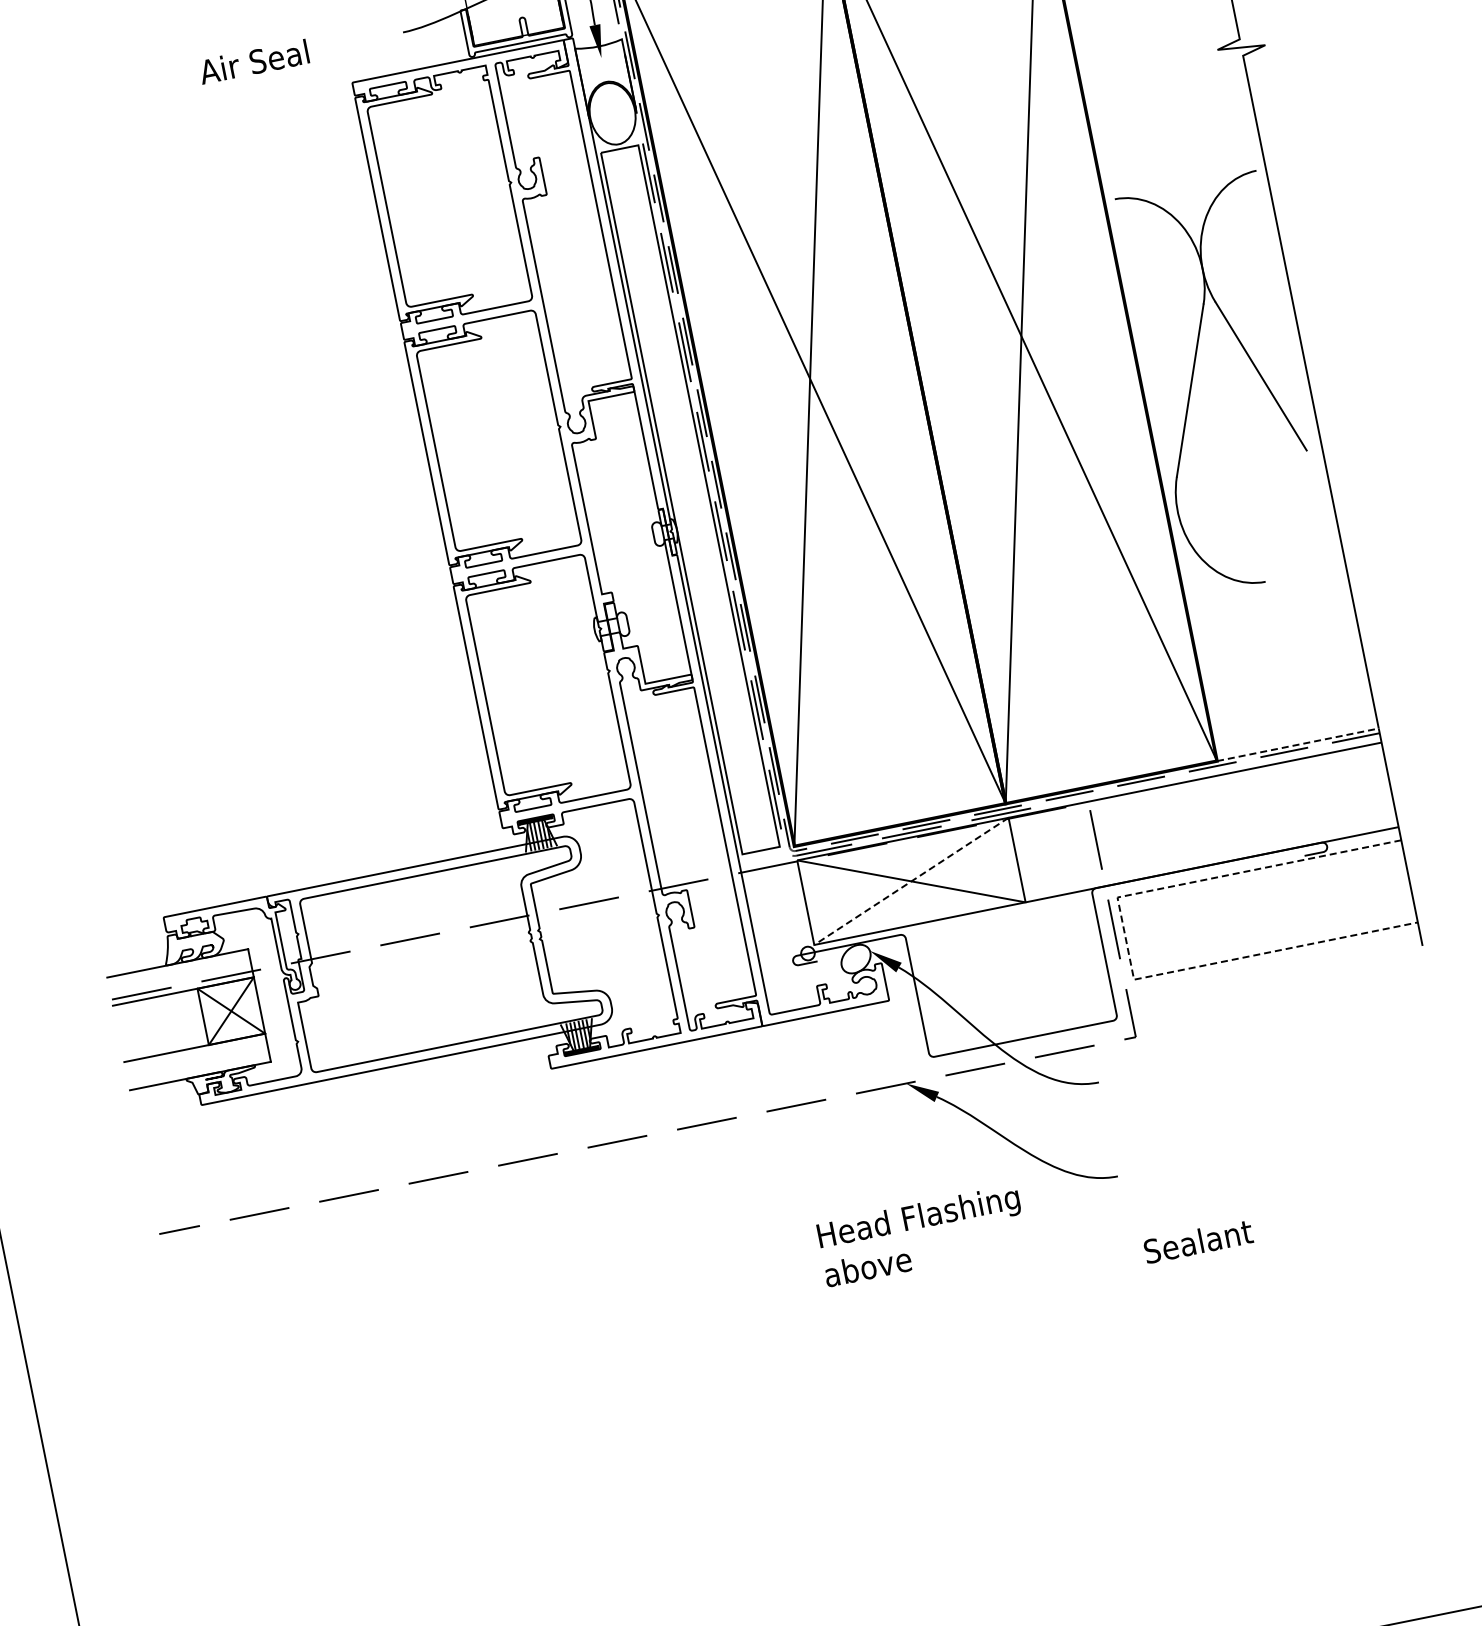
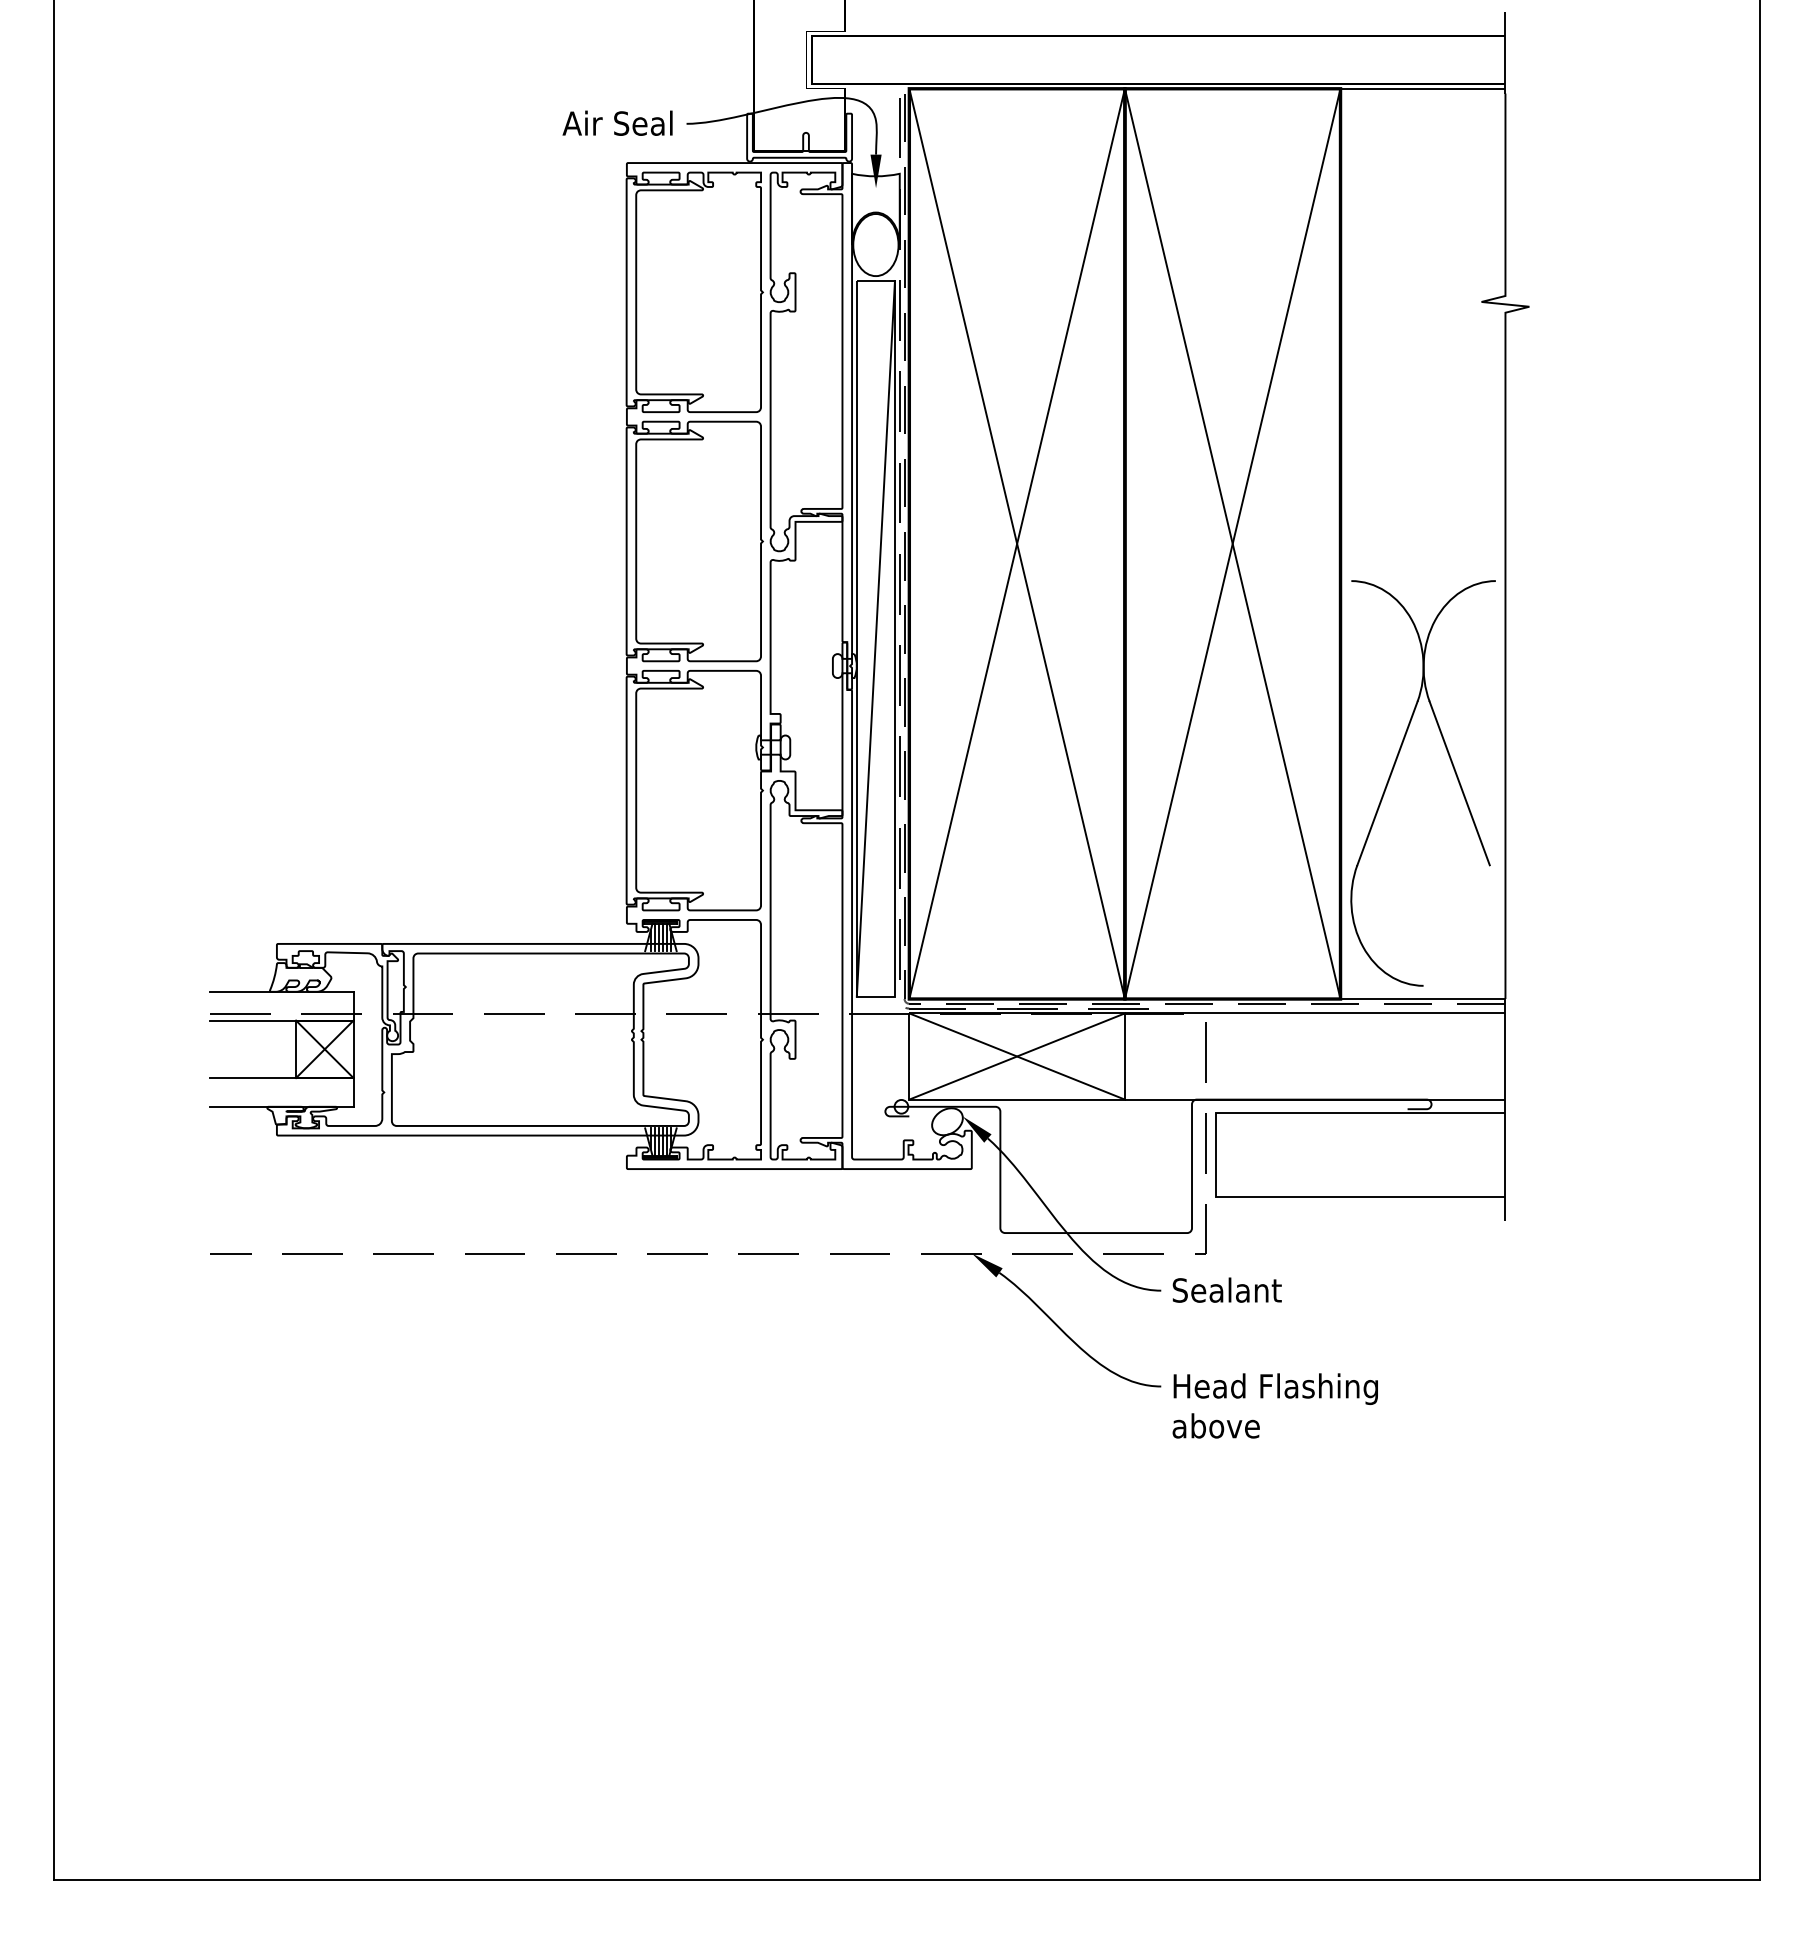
text: (253, 61) -> (617, 122), moved
part: (1193, 379) -> (1392, 773), moved
line: (689, 499) -> (875, 638), added
line: (1298, 745) -> (1423, 999), dashed -> solid
line: (910, 881) -> (1016, 1056), dashed -> solid
line: (1125, 938) -> (1215, 1154), dashed -> solid
text: (920, 1235) -> (1274, 1405), moved
text: (1197, 1240) -> (1226, 1289), moved

